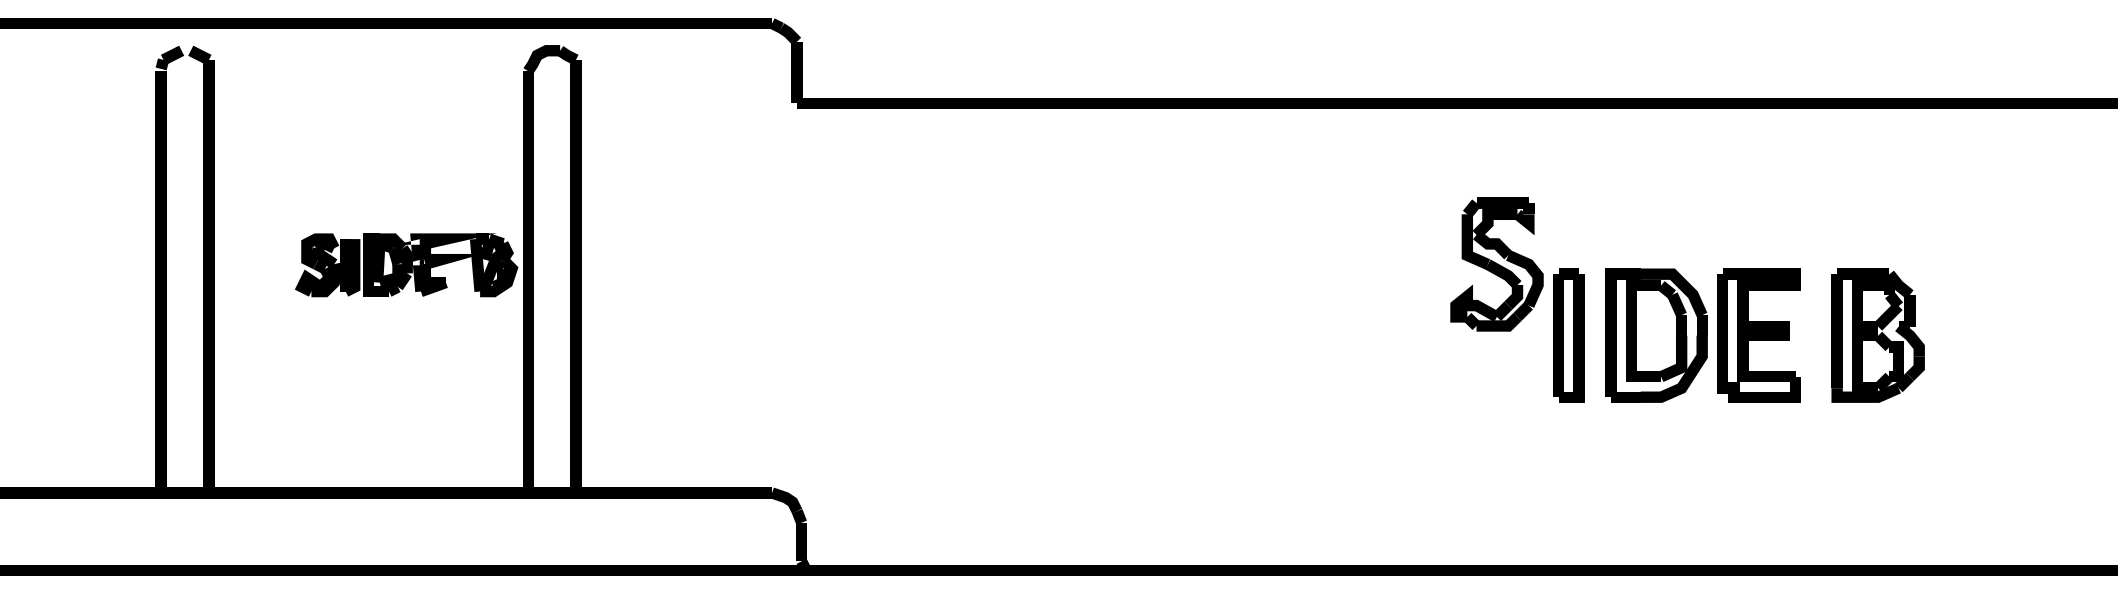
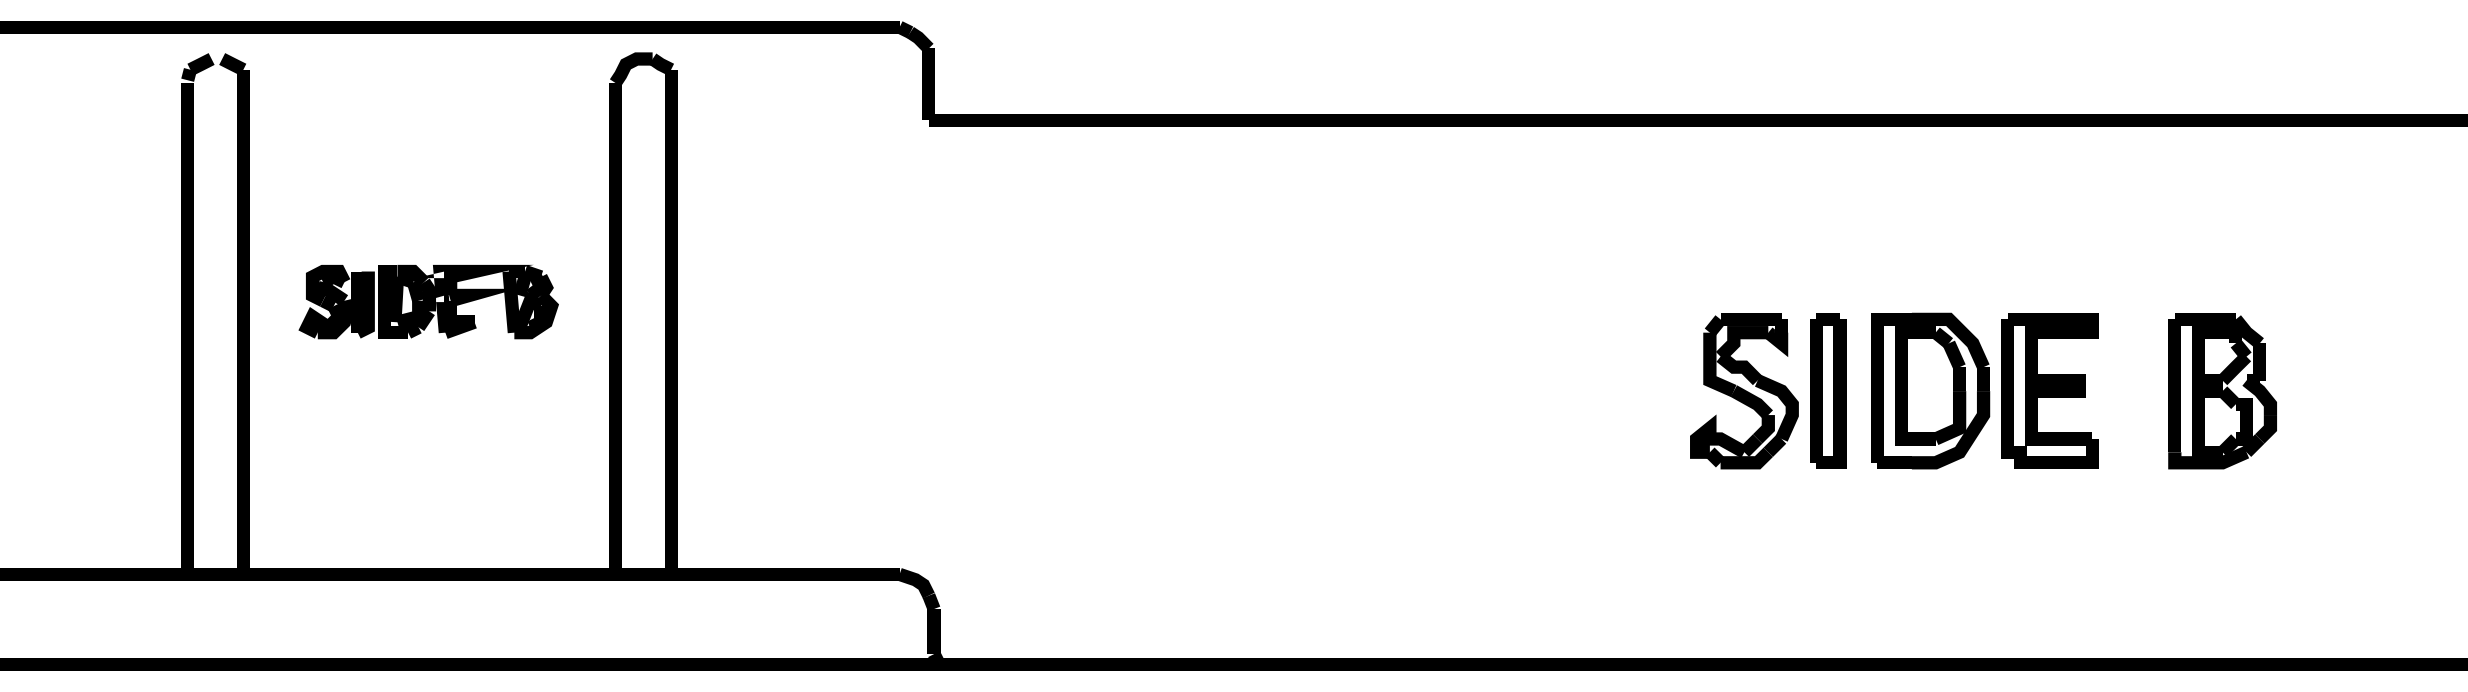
part: (1497, 264) -> (1744, 391), moved
part: (406, 265) -> (428, 302), moved
part: (1878, 336) -> (2222, 391), moved

